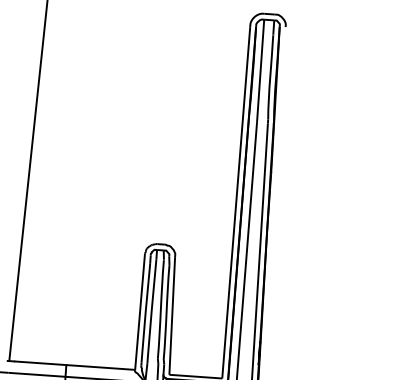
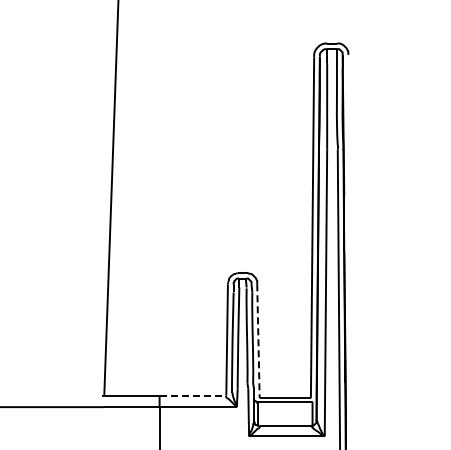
line: (172, 316) -> (258, 341), solid -> dashed
line: (101, 367) -> (193, 395), solid -> dashed

